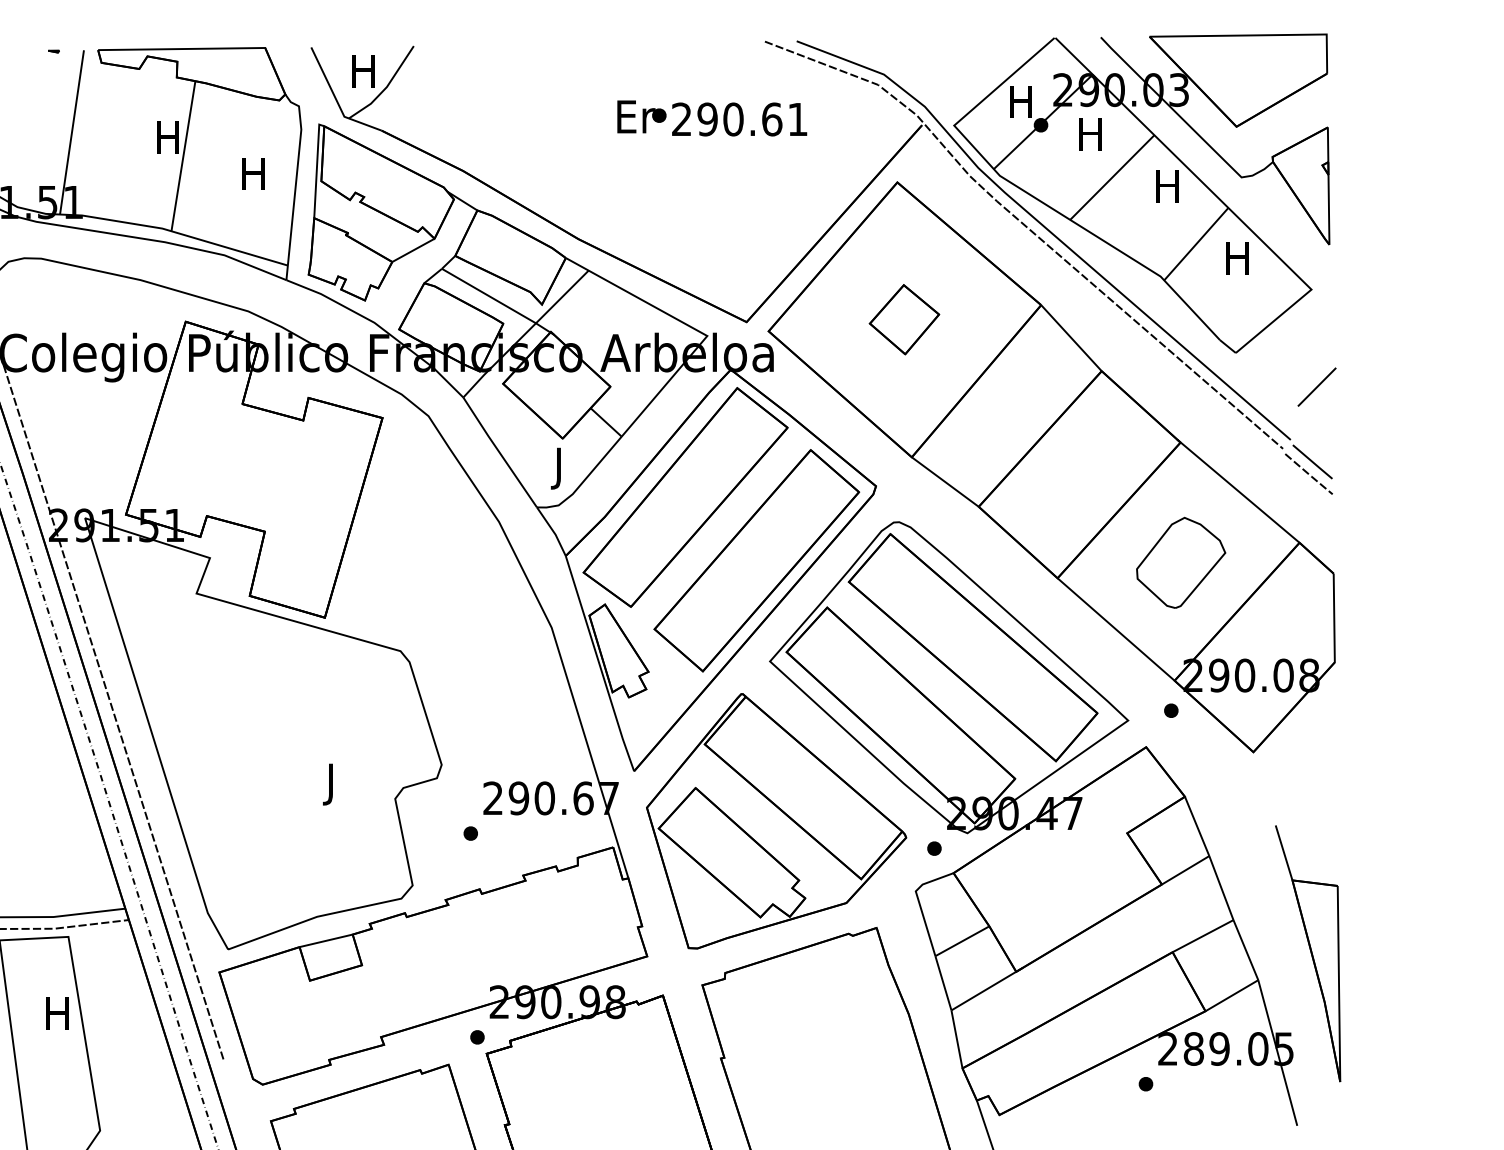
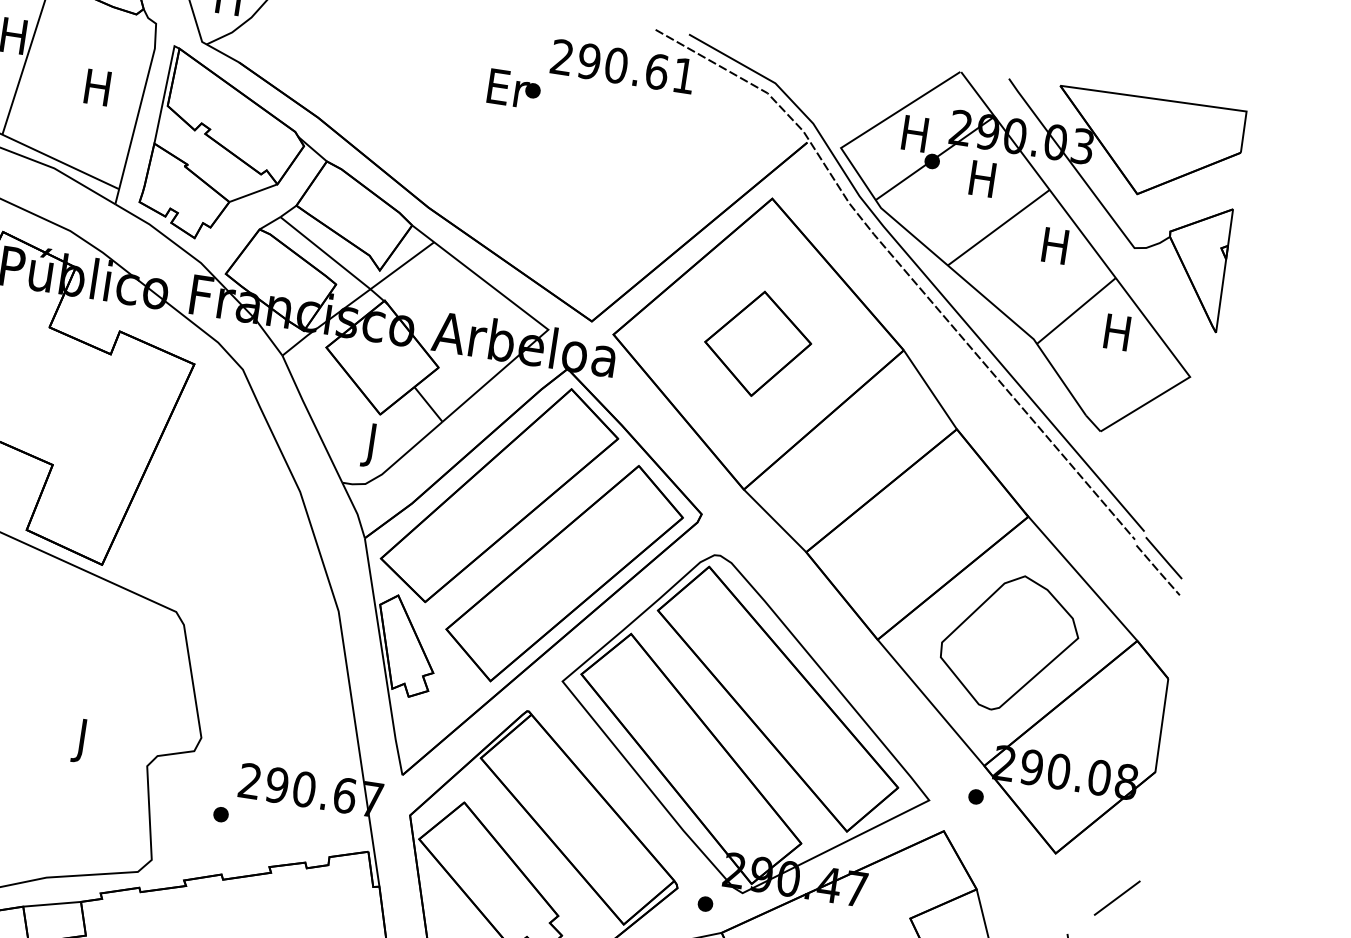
text: (739, 119) -> (622, 66), moved
part: (904, 319) -> (758, 343), size x1.43
line: (1316, 386) -> (1116, 897), moved
part: (1181, 562) -> (1010, 642), size x1.43

